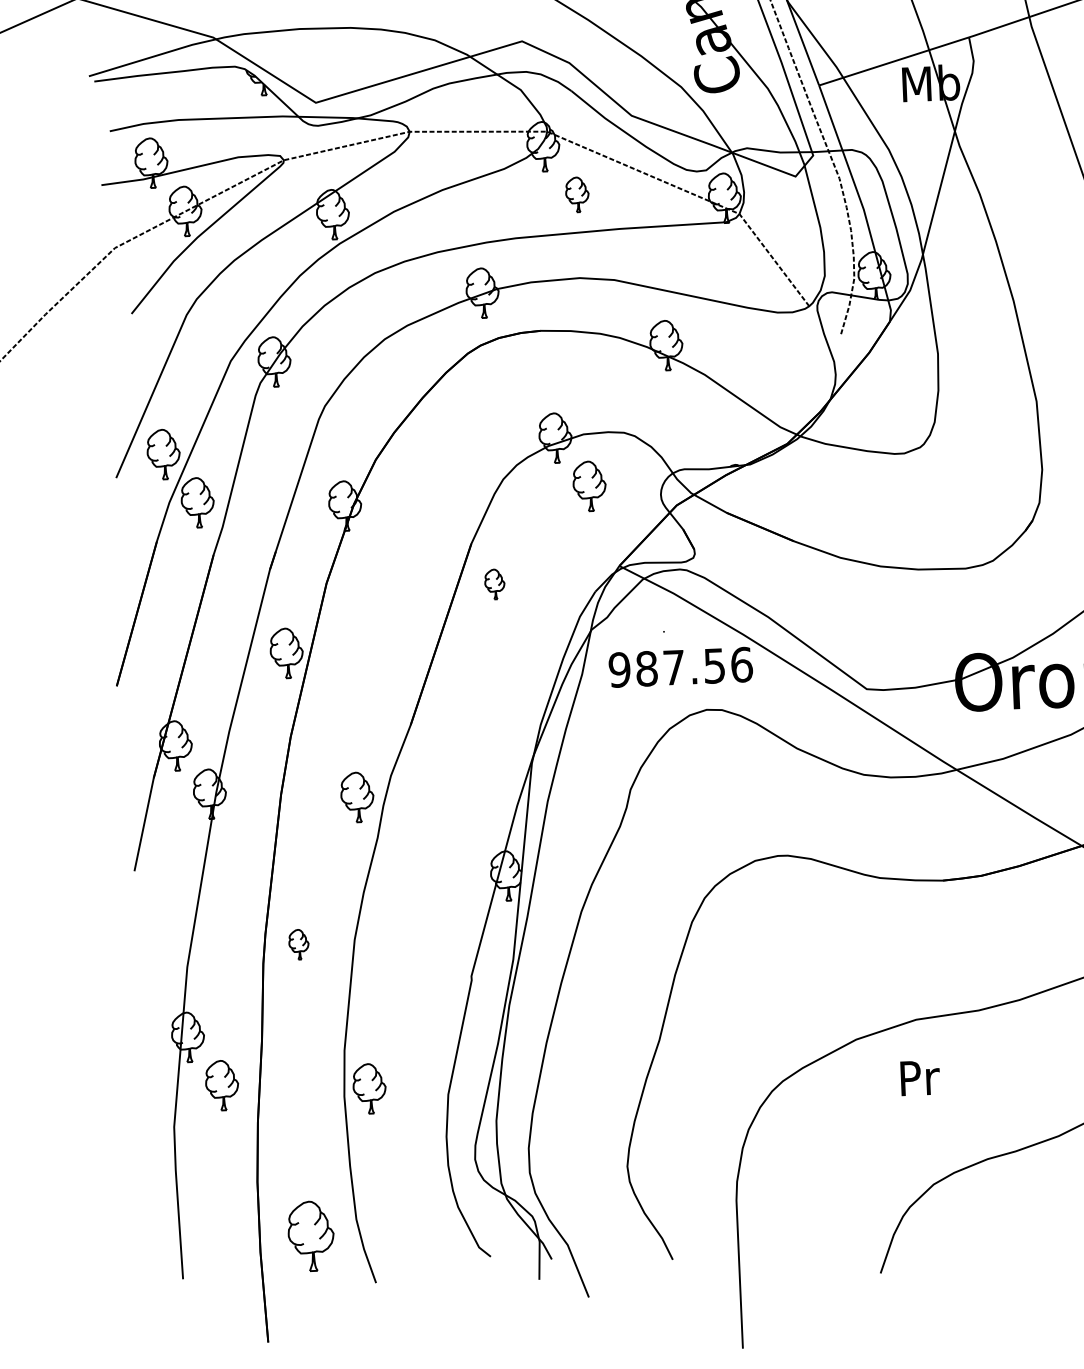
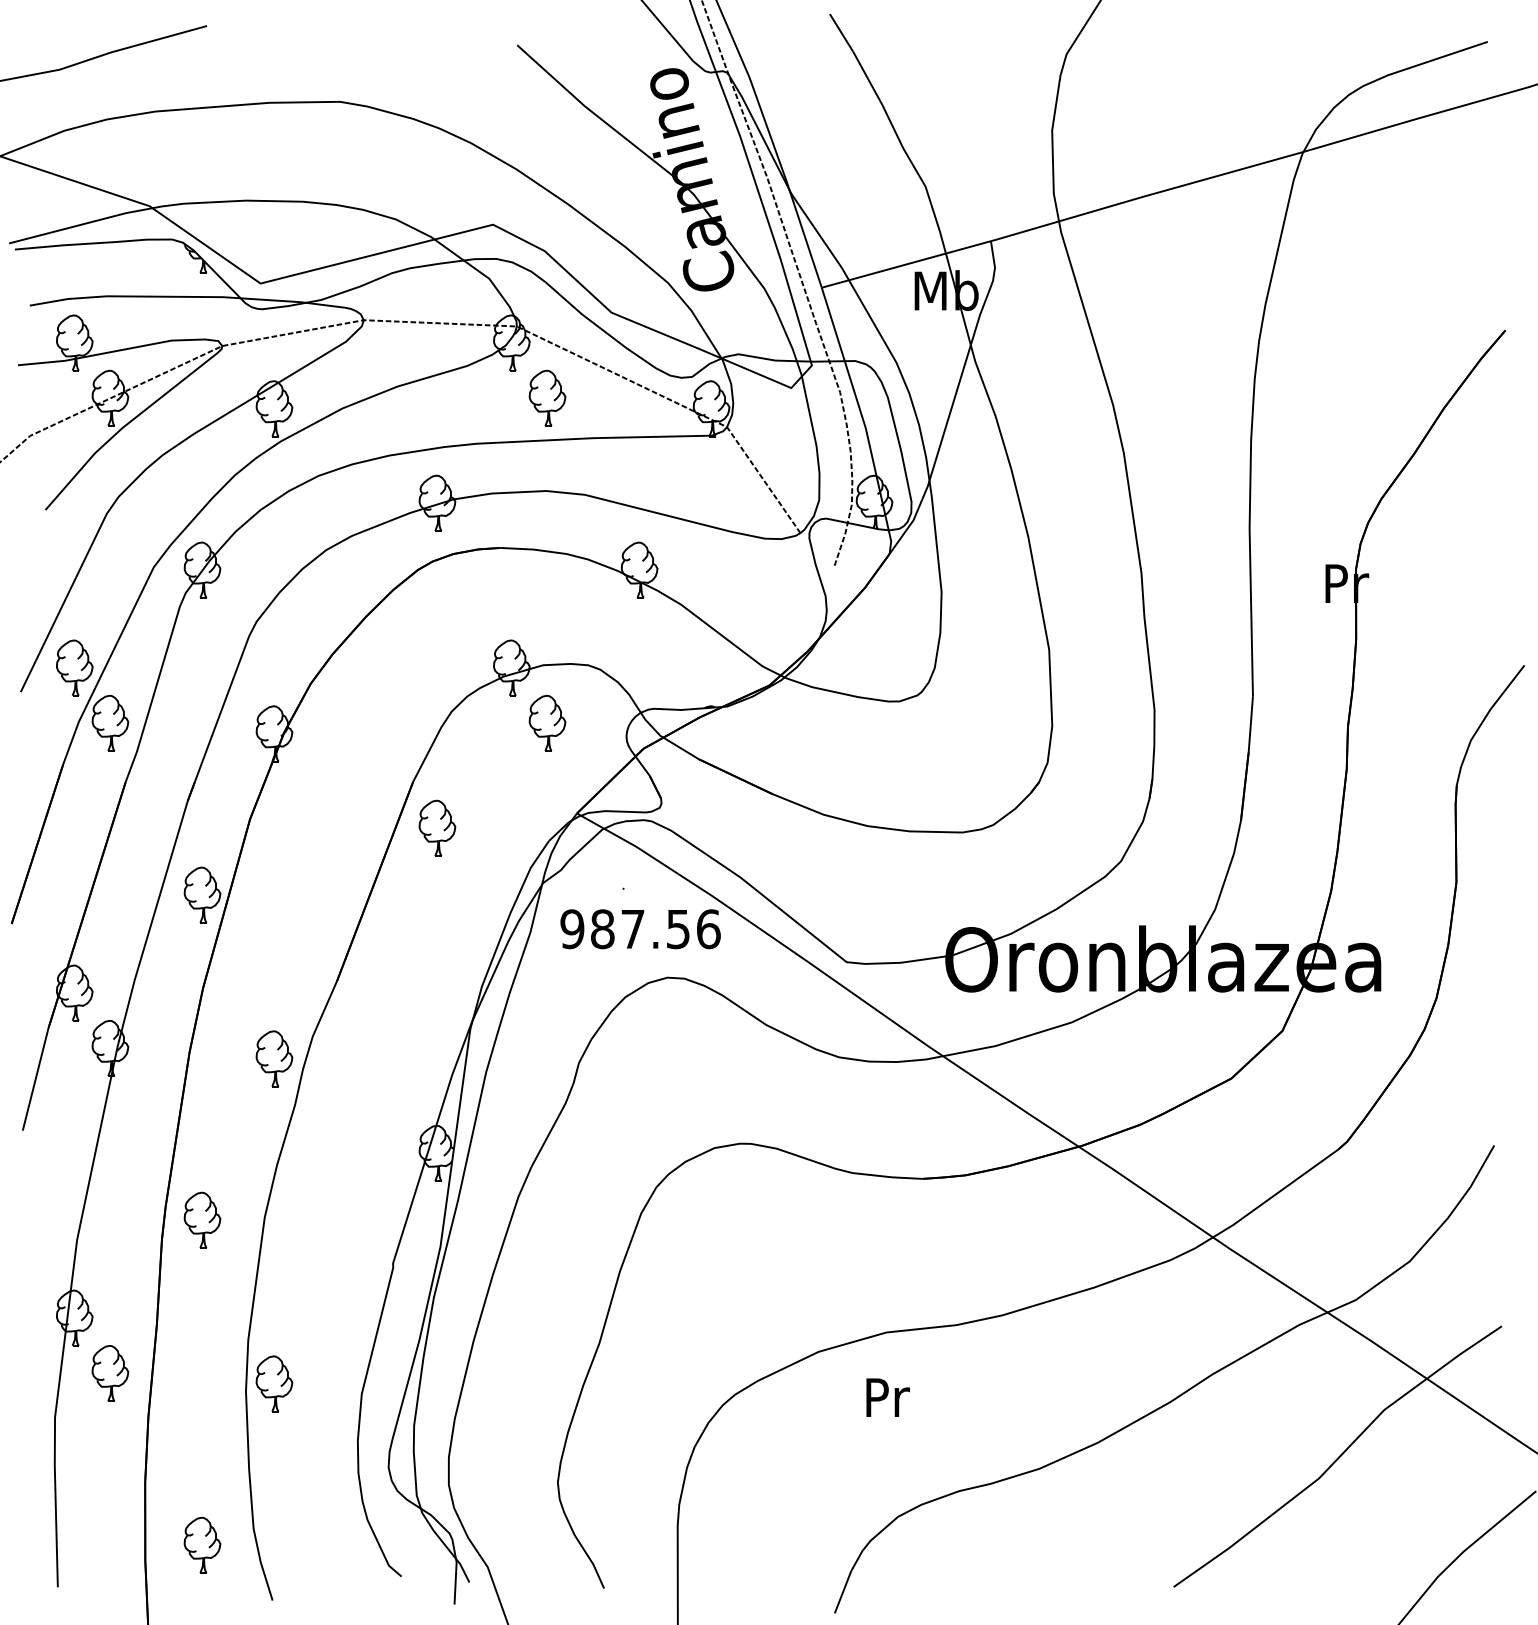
part: (577, 194) -> (547, 397), size x1.43
part: (494, 583) -> (437, 827), size x1.67
part: (298, 944) -> (202, 1219), size x1.67
part: (311, 1235) -> (202, 1544), size x0.71

